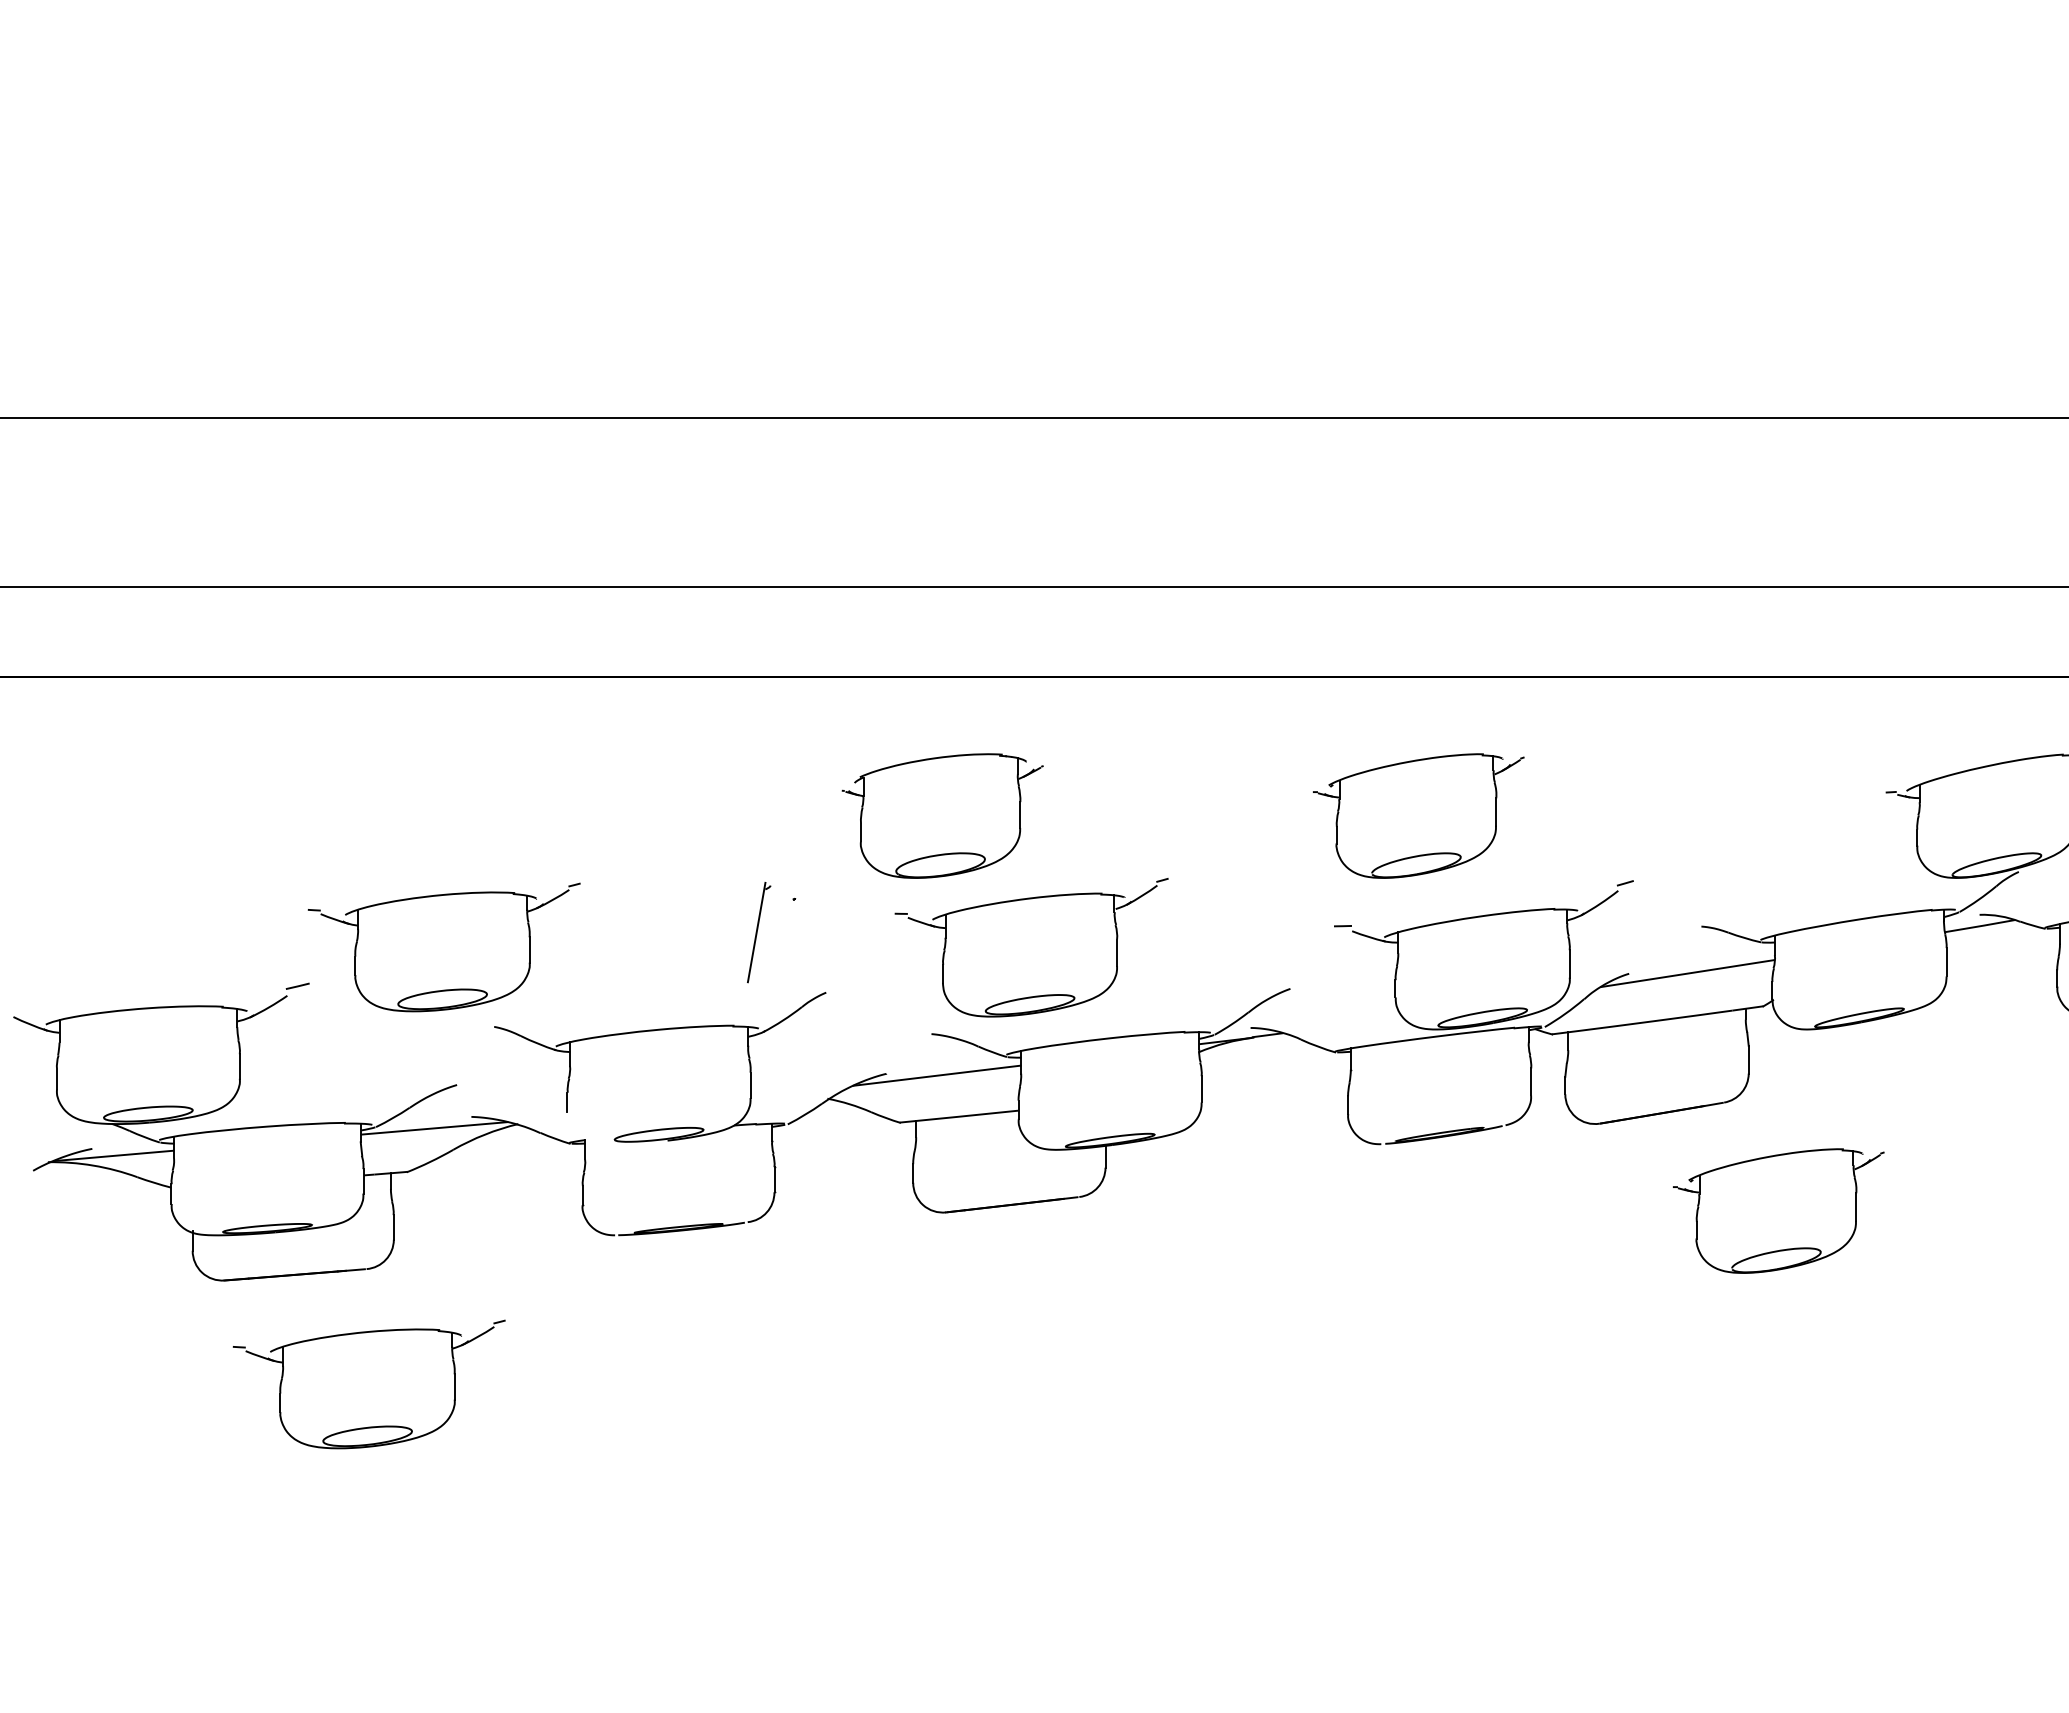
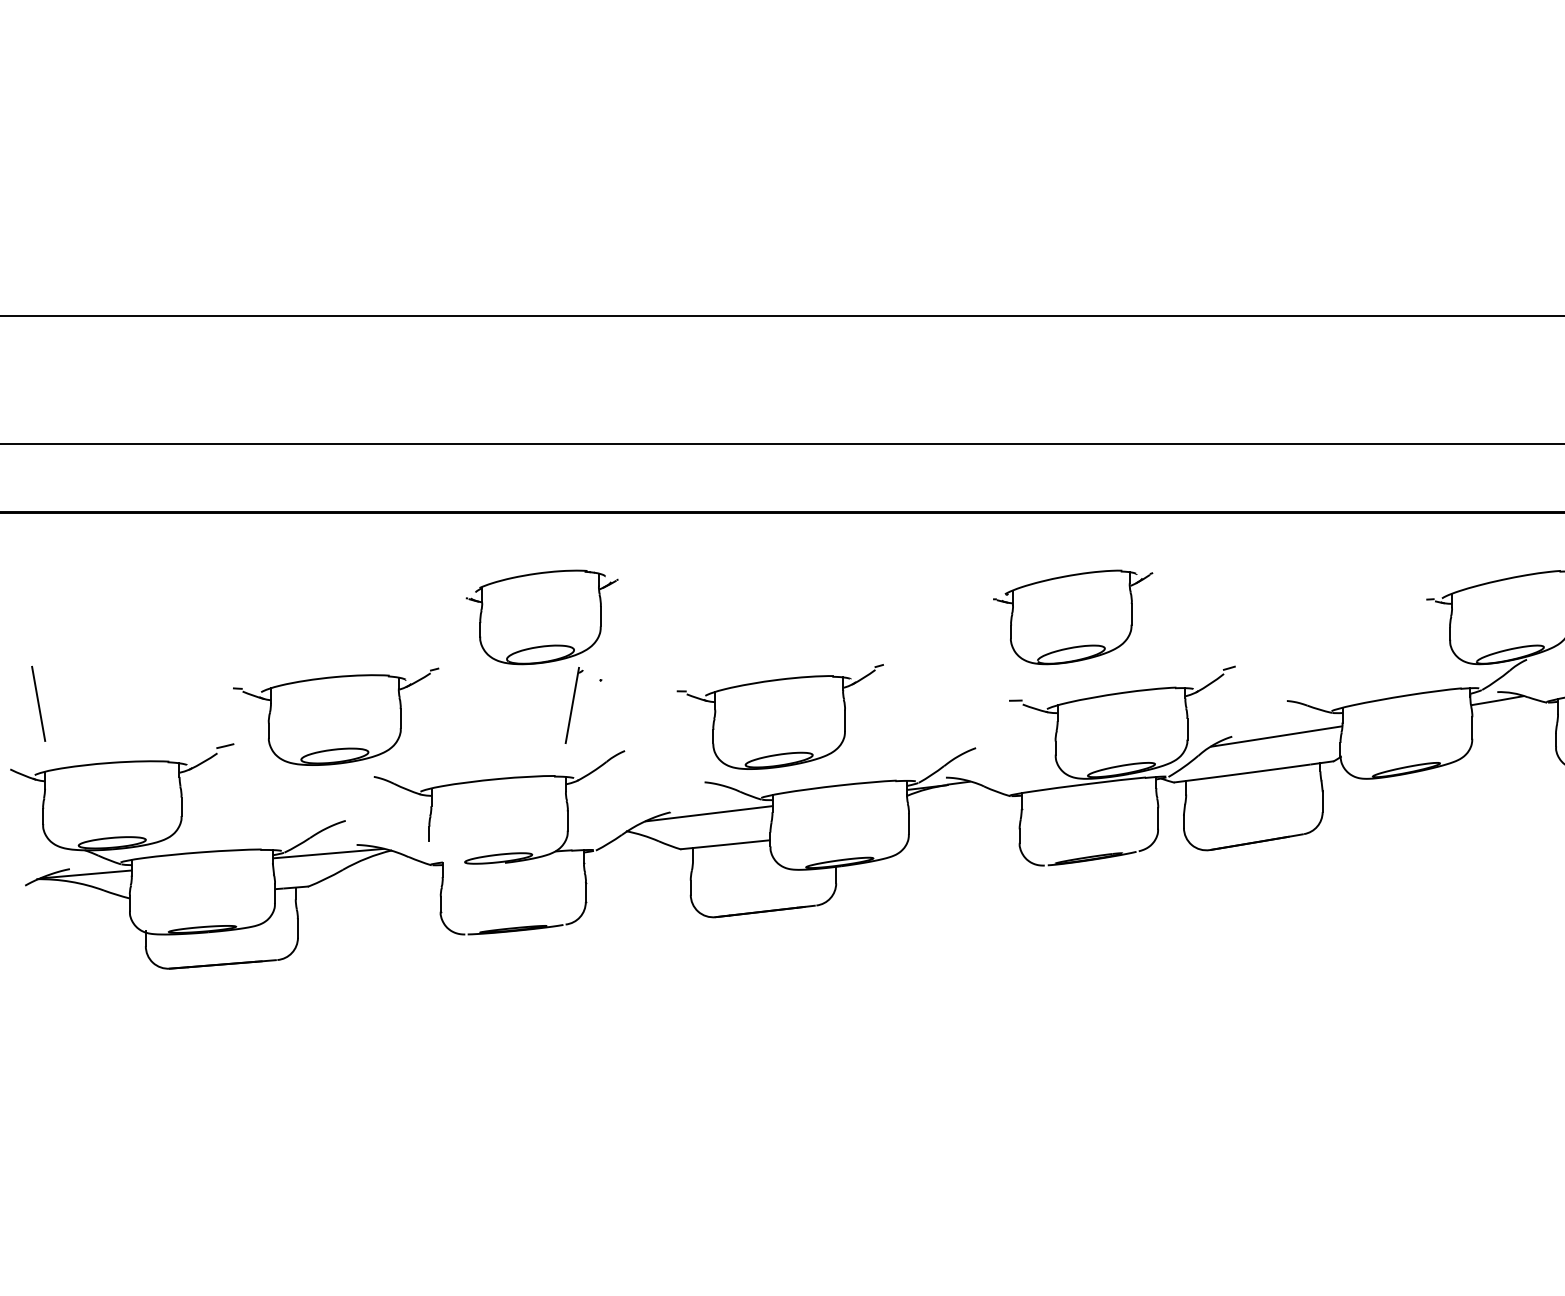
part: (942, 815) -> (541, 616), moved
line: (50, 930) -> (38, 703), added
part: (1778, 1210) -> (1345, 915), removed
part: (368, 1384) -> (278, 1047), removed

